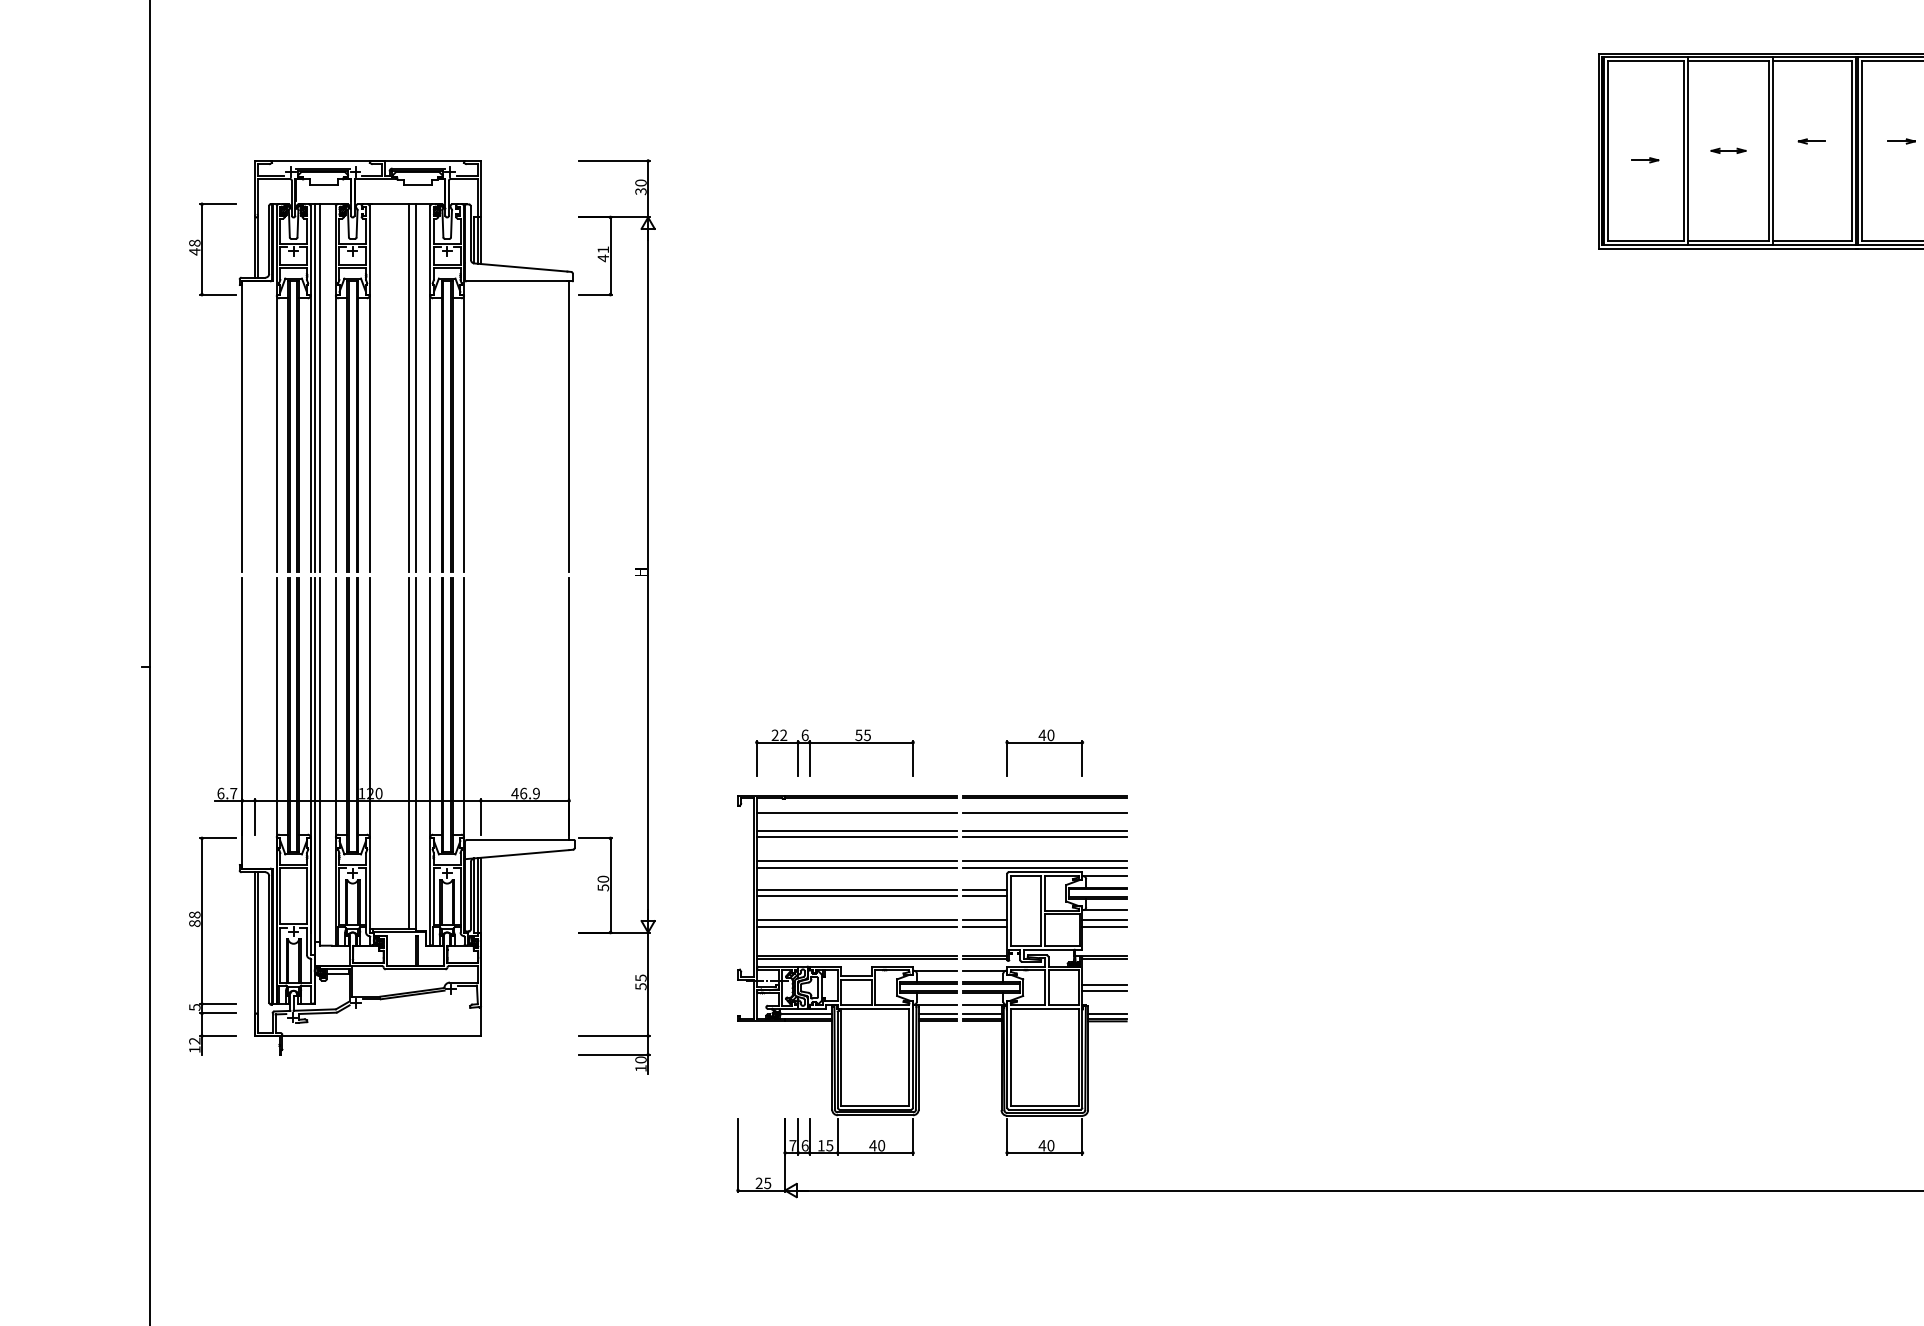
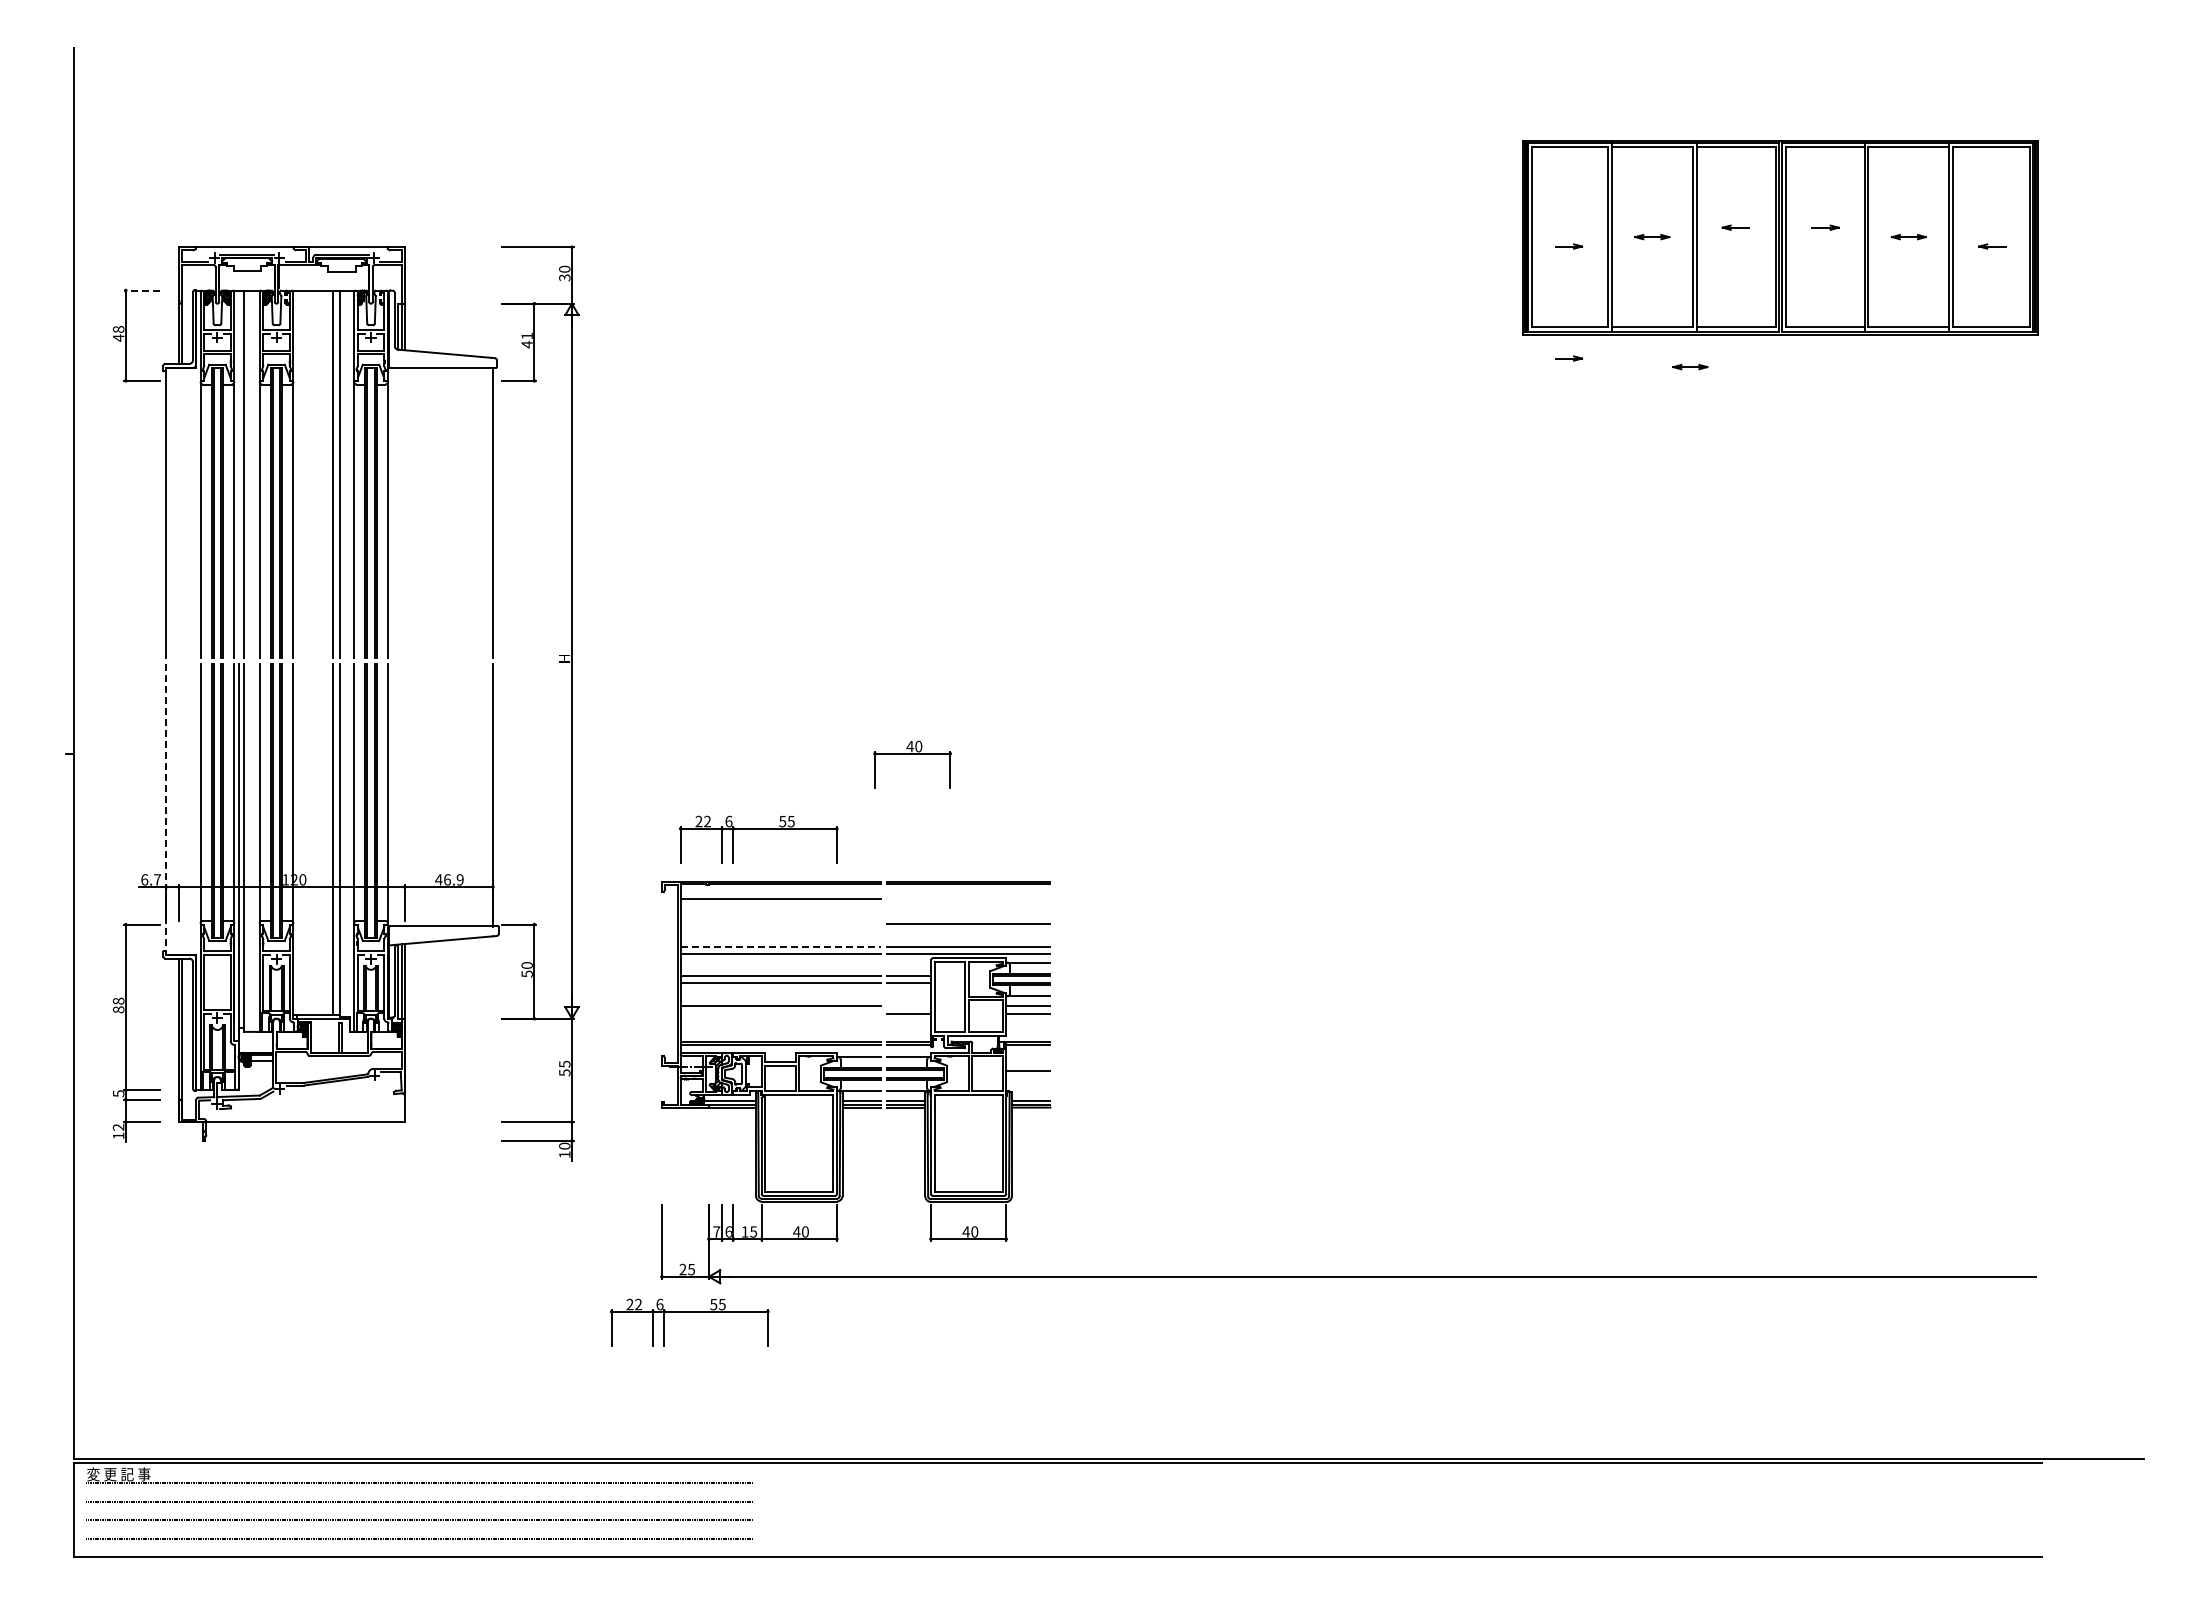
line: (217, 204) -> (141, 290), solid -> dashed
part: (1645, 272) -> (1569, 358), added
part: (1766, 281) -> (1690, 367), added
line: (314, 388) -> (238, 474), removed
line: (242, 723) -> (166, 809), solid -> dashed
part: (1044, 743) -> (912, 754), moved
line: (1044, 813) -> (968, 899), removed
line: (856, 831) -> (780, 917), removed
line: (1044, 831) -> (968, 917), removed
line: (856, 837) -> (780, 923), removed
line: (857, 861) -> (781, 947), solid -> dashed
line: (984, 920) -> (908, 1006), removed
line: (856, 927) -> (780, 1013), removed
line: (1104, 991) -> (1028, 1077), removed
part: (765, 1226) -> (689, 1312), added

